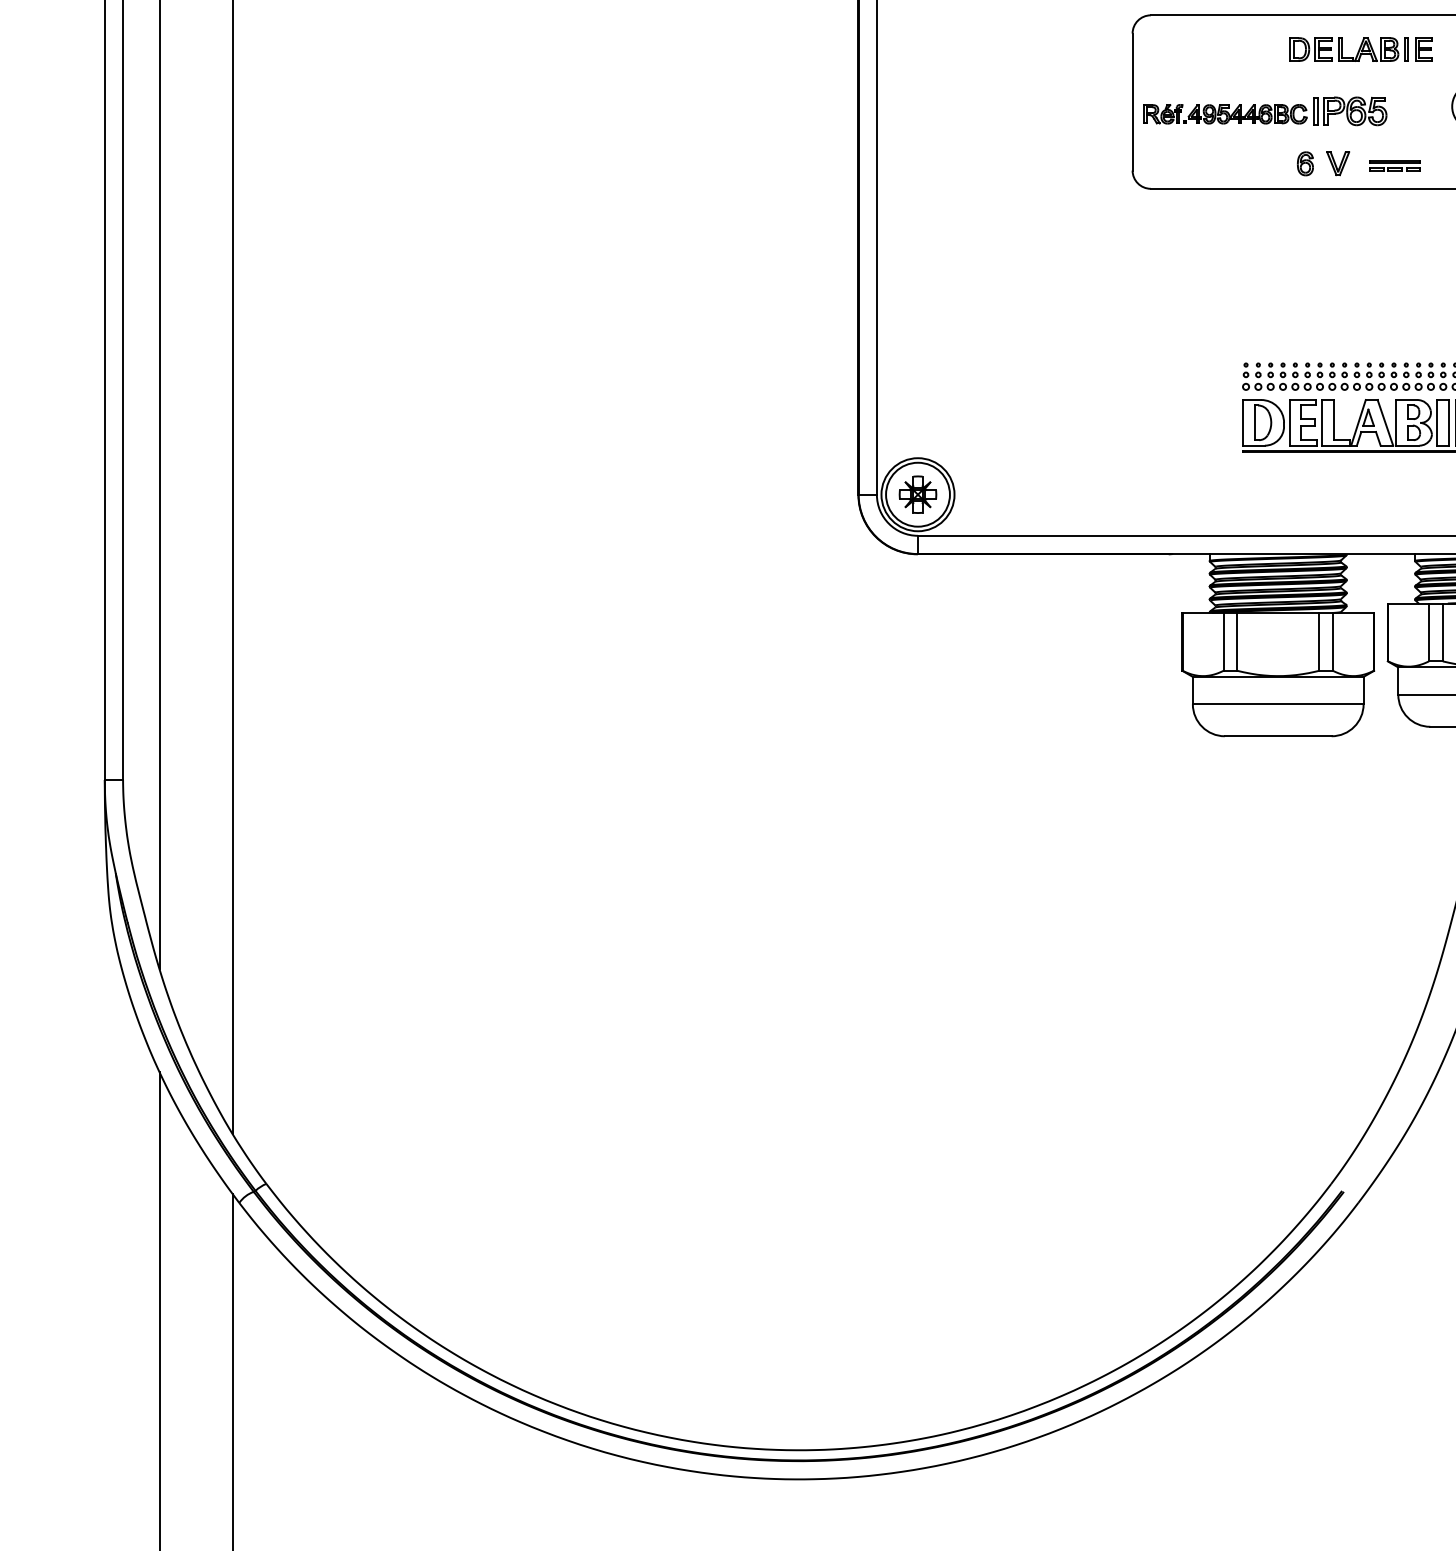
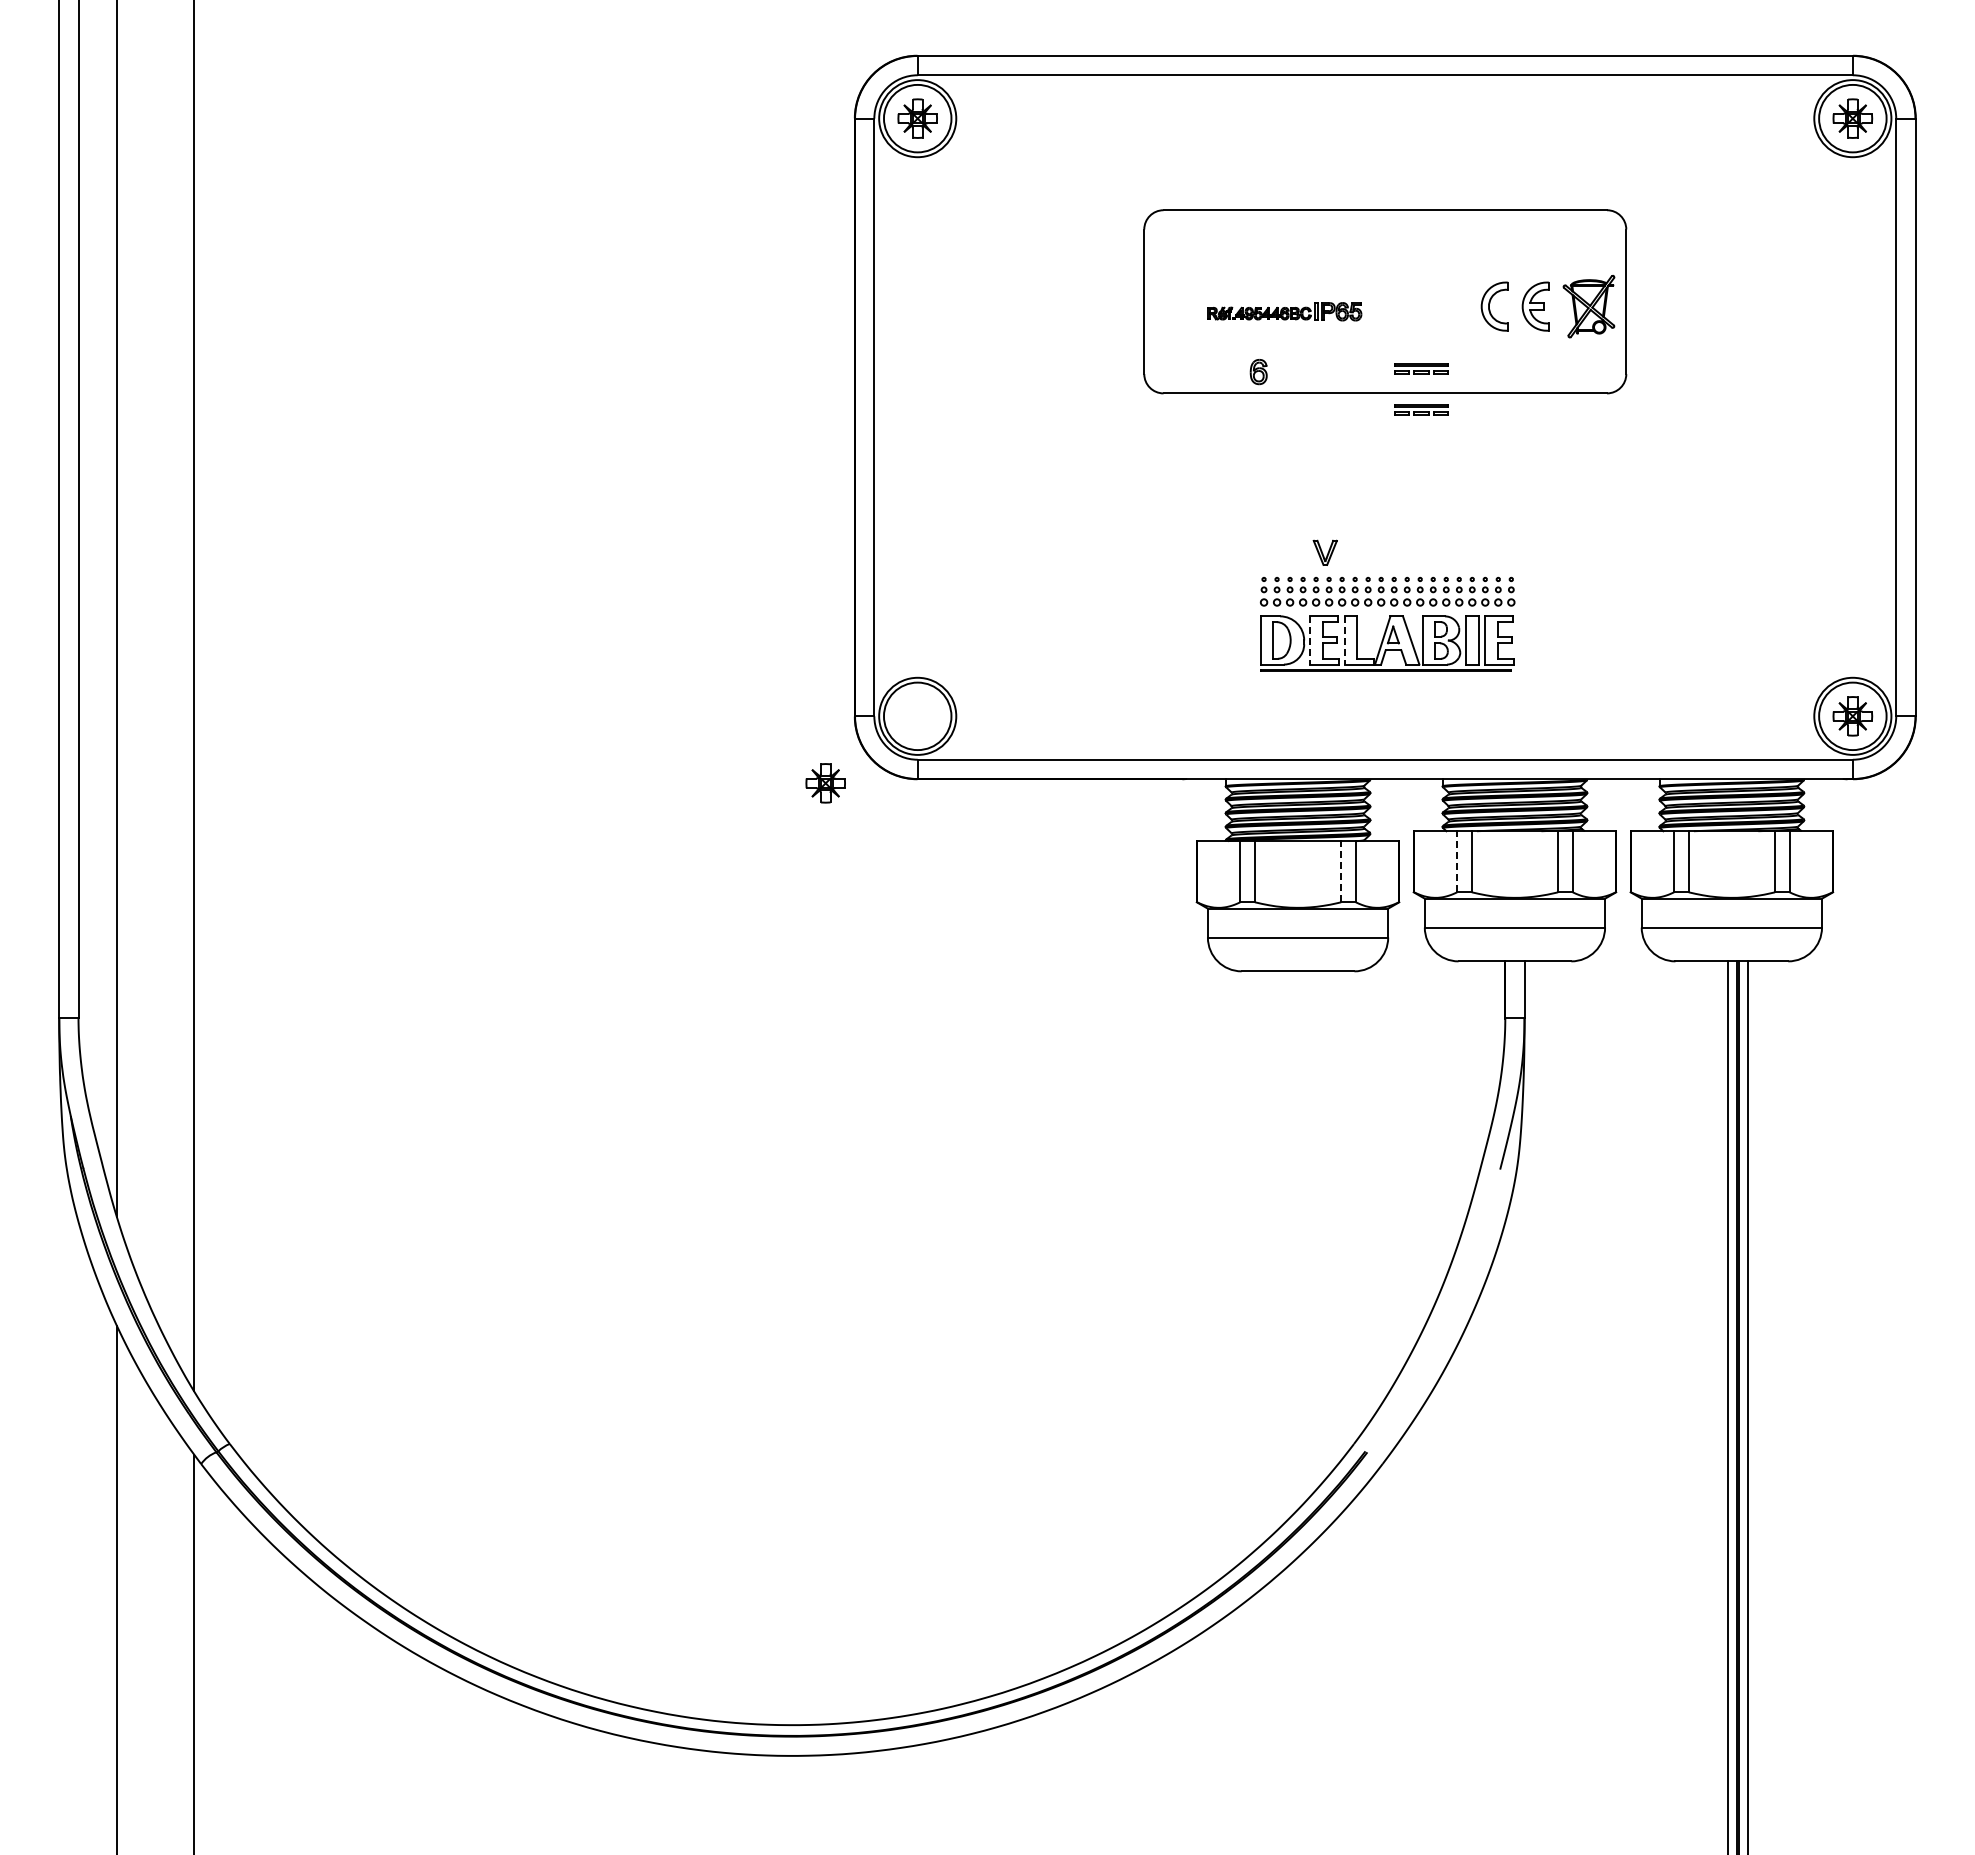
part: (1361, 49) -> (1385, 246), removed
part: (1265, 111) -> (1284, 311), size x0.6
part: (1337, 163) -> (1324, 552), moved
part: (1305, 164) -> (1258, 372), moved
part: (1395, 204) -> (1421, 409), added
line: (1289, 422) -> (1309, 640), solid -> dashed
line: (1322, 422) -> (1344, 640), solid -> dashed
part: (917, 494) -> (825, 783), moved
line: (1429, 632) -> (1457, 861), solid -> dashed
line: (1319, 641) -> (1341, 871), solid -> dashed

